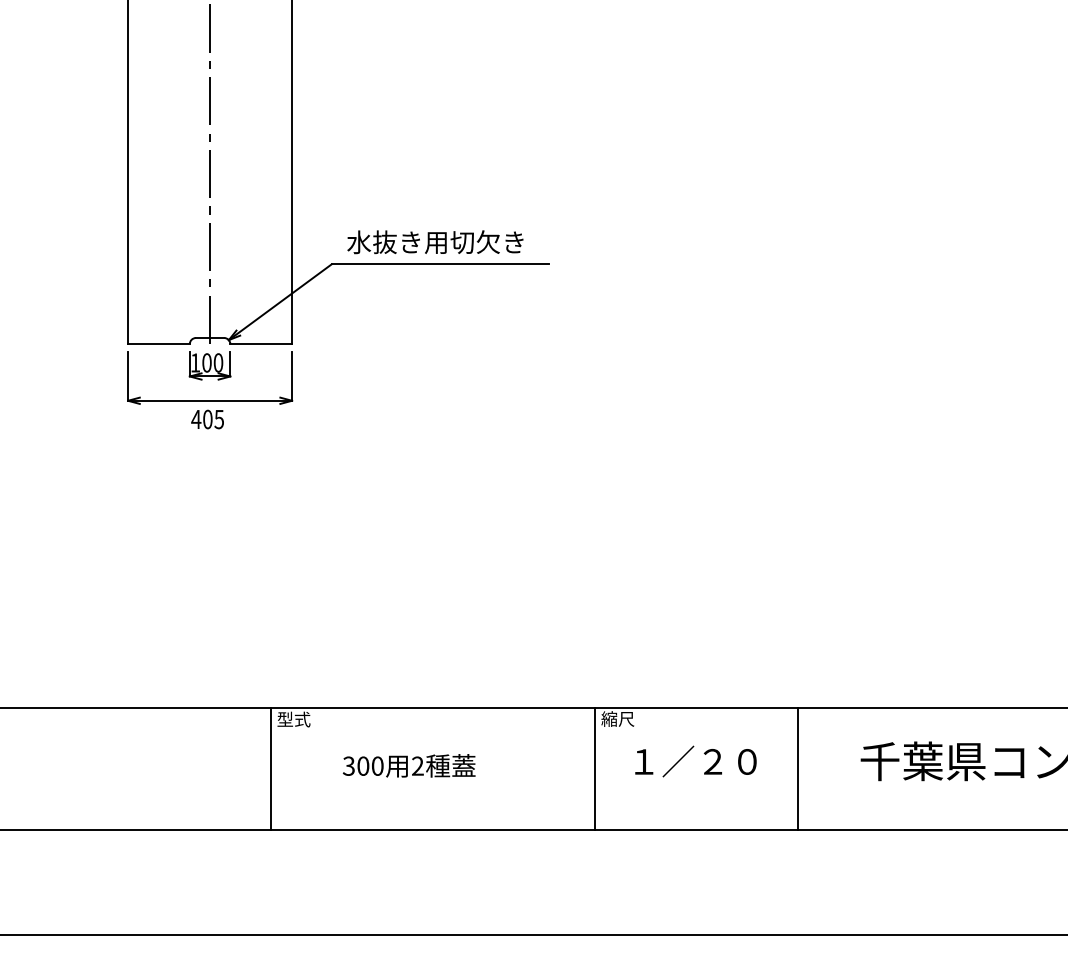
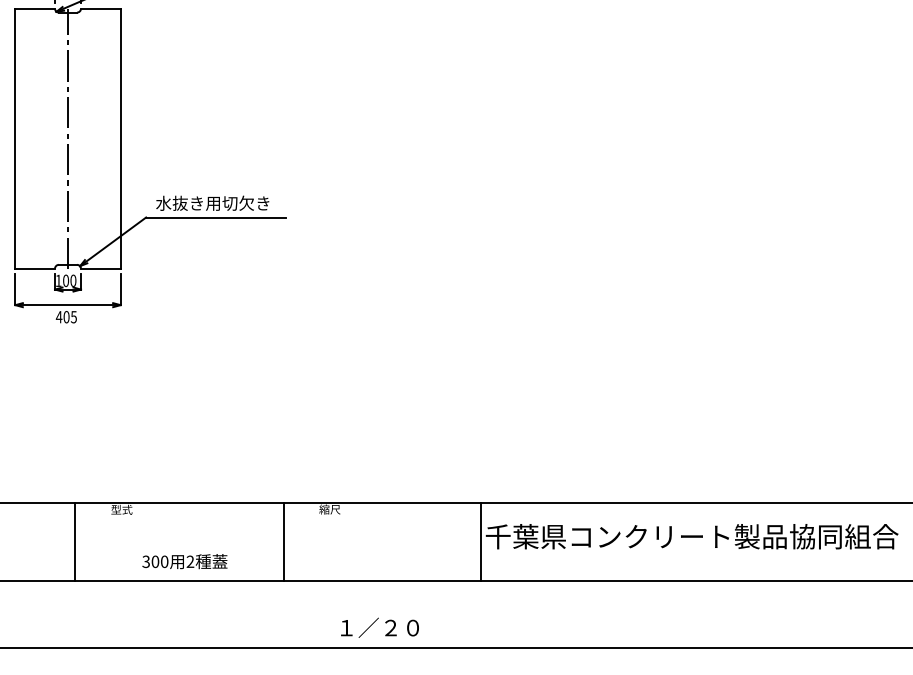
text: (695, 761) -> (379, 627), moved
text: (408, 765) -> (184, 561), moved
line: (271, 768) -> (75, 541), moved
line: (595, 768) -> (284, 541), moved
line: (797, 768) -> (481, 541), moved

